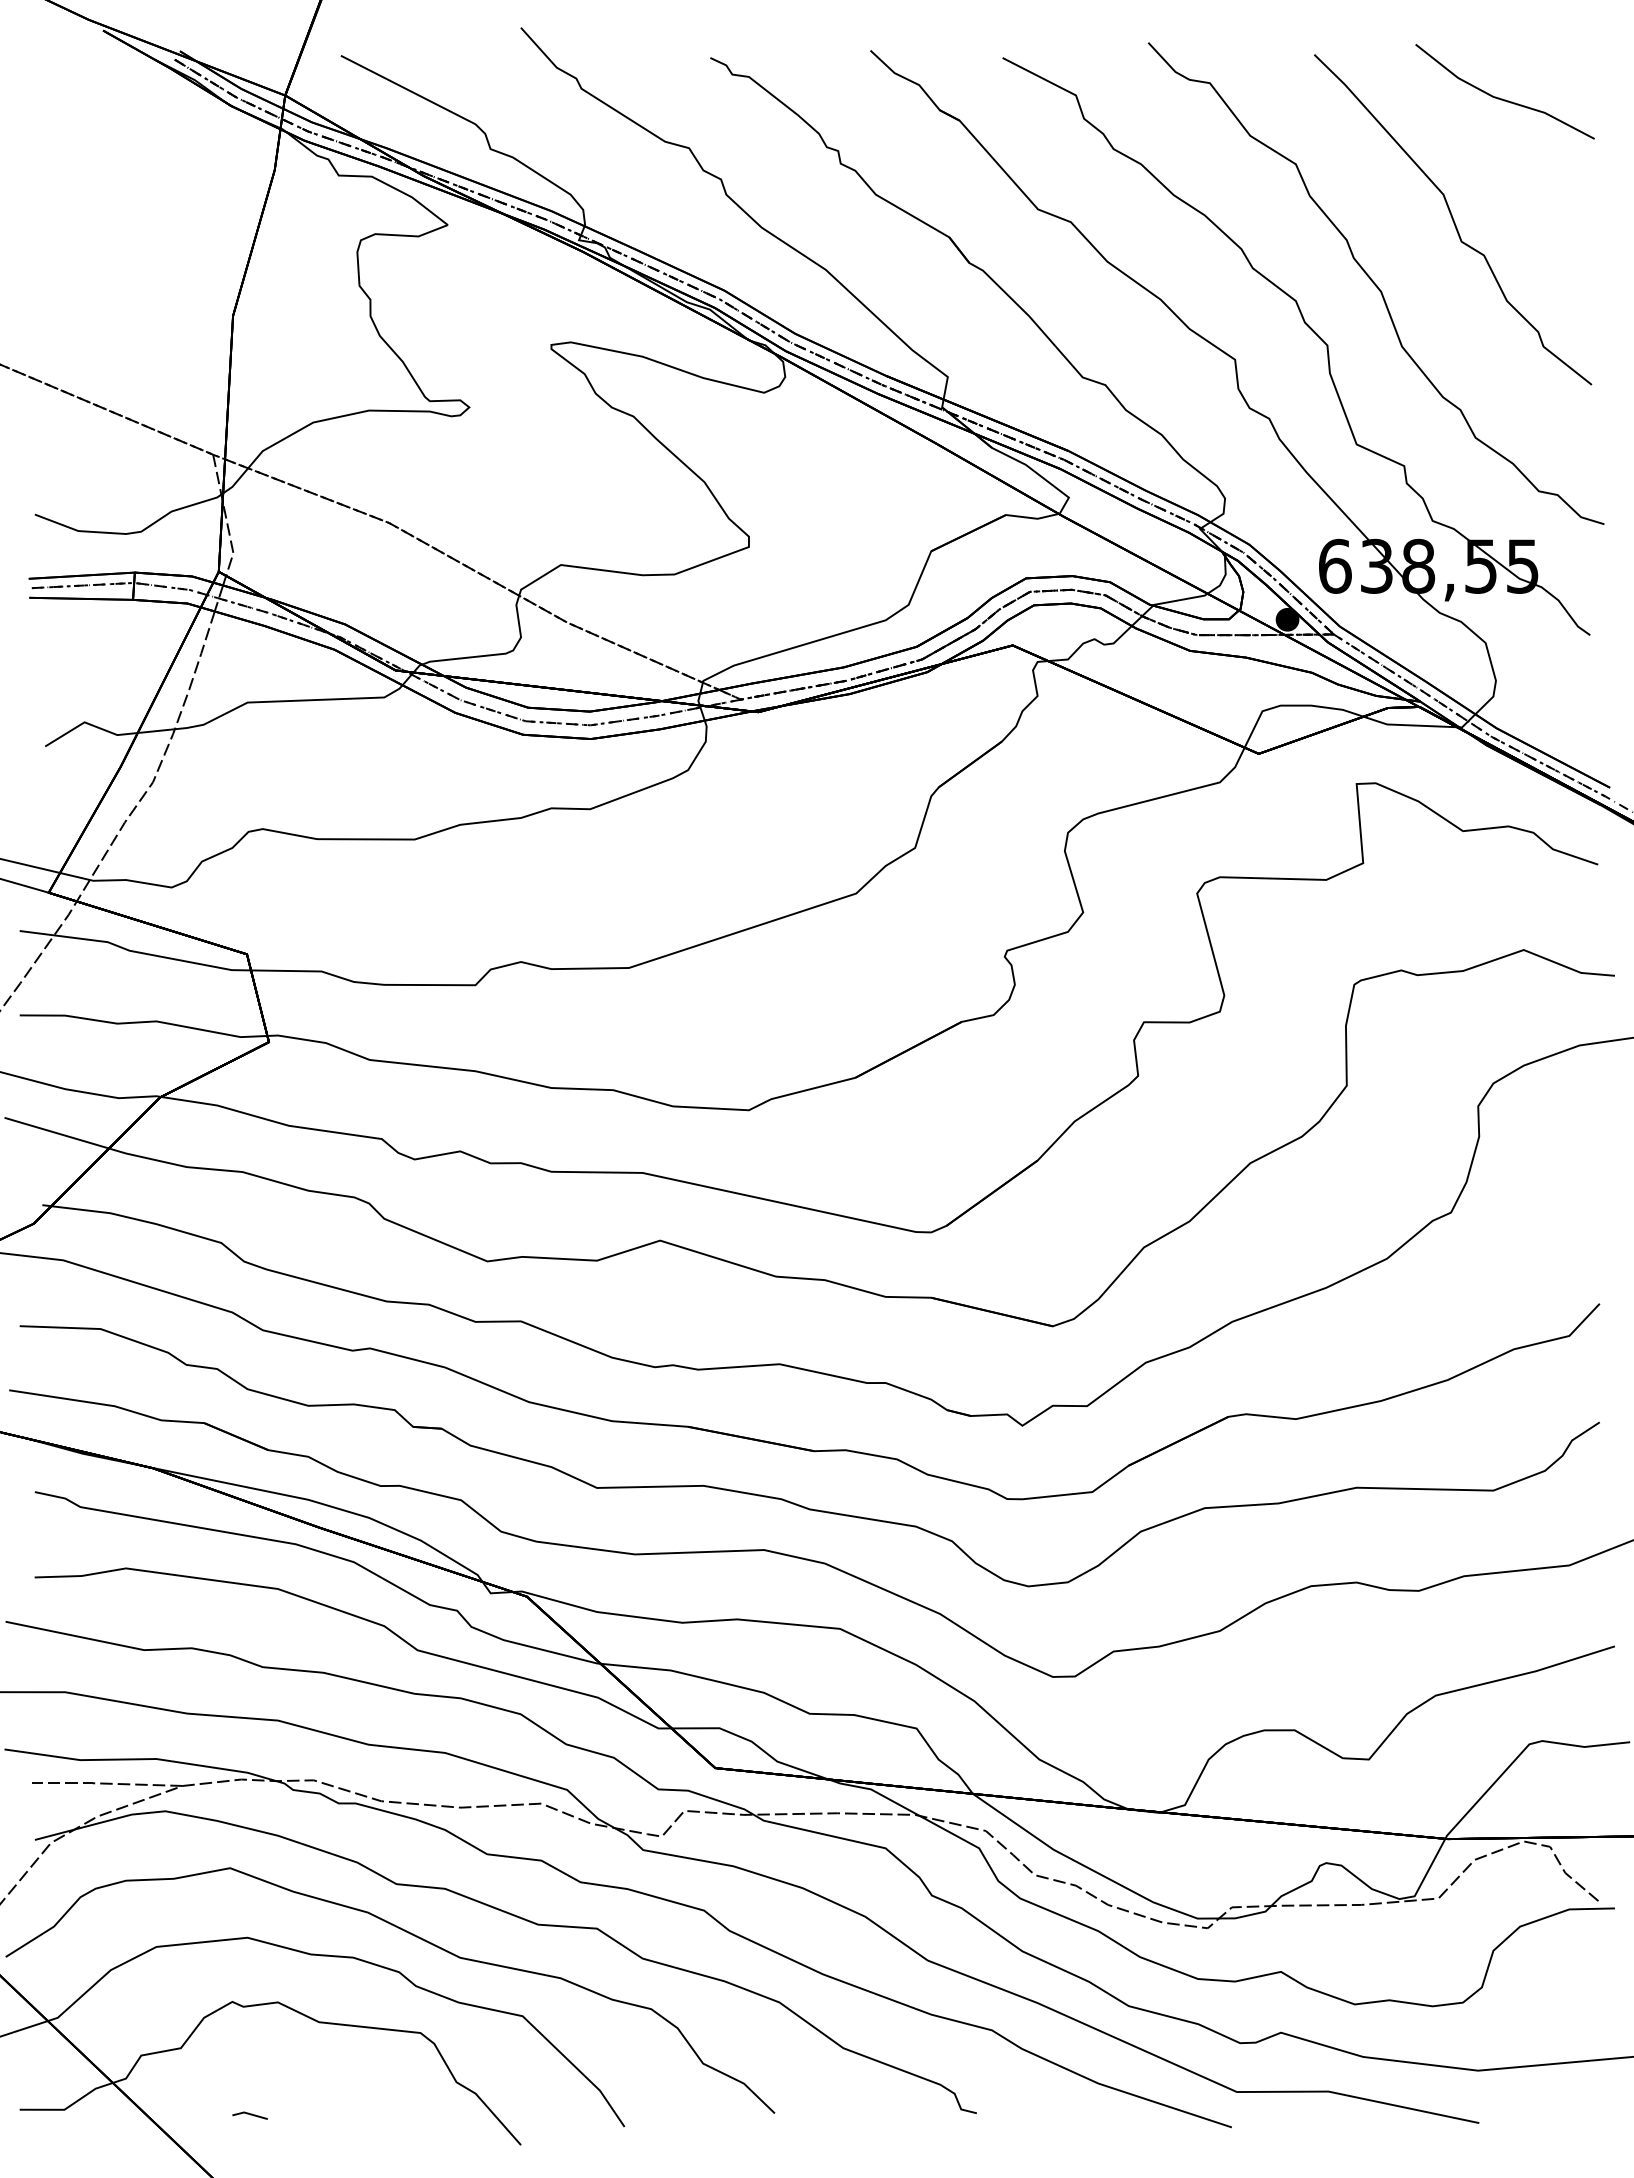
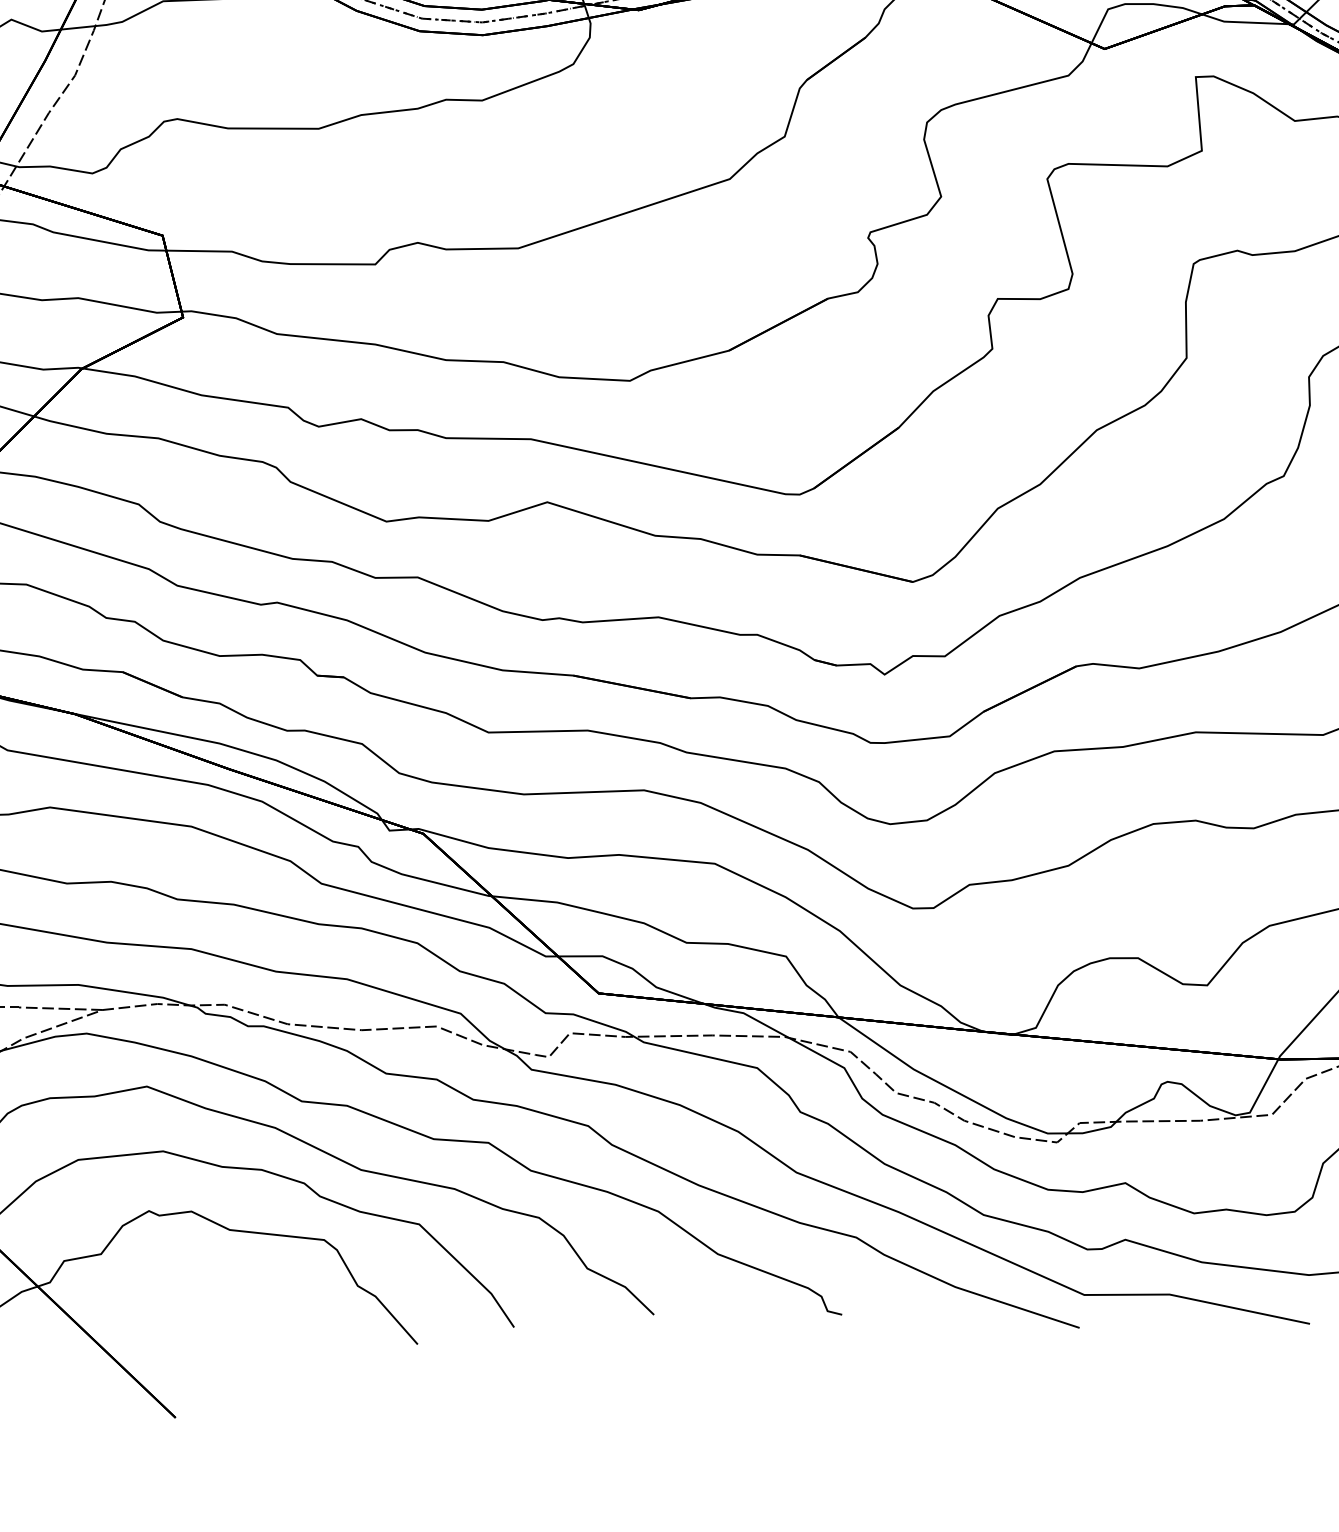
line: (249, 2114) -> (164, 1315), removed

